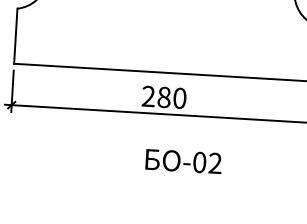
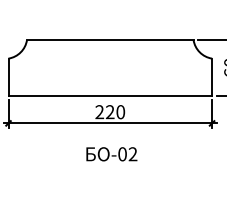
text: (163, 97) -> (109, 112), 280 -> 220
text: (183, 161) -> (111, 154), moved

